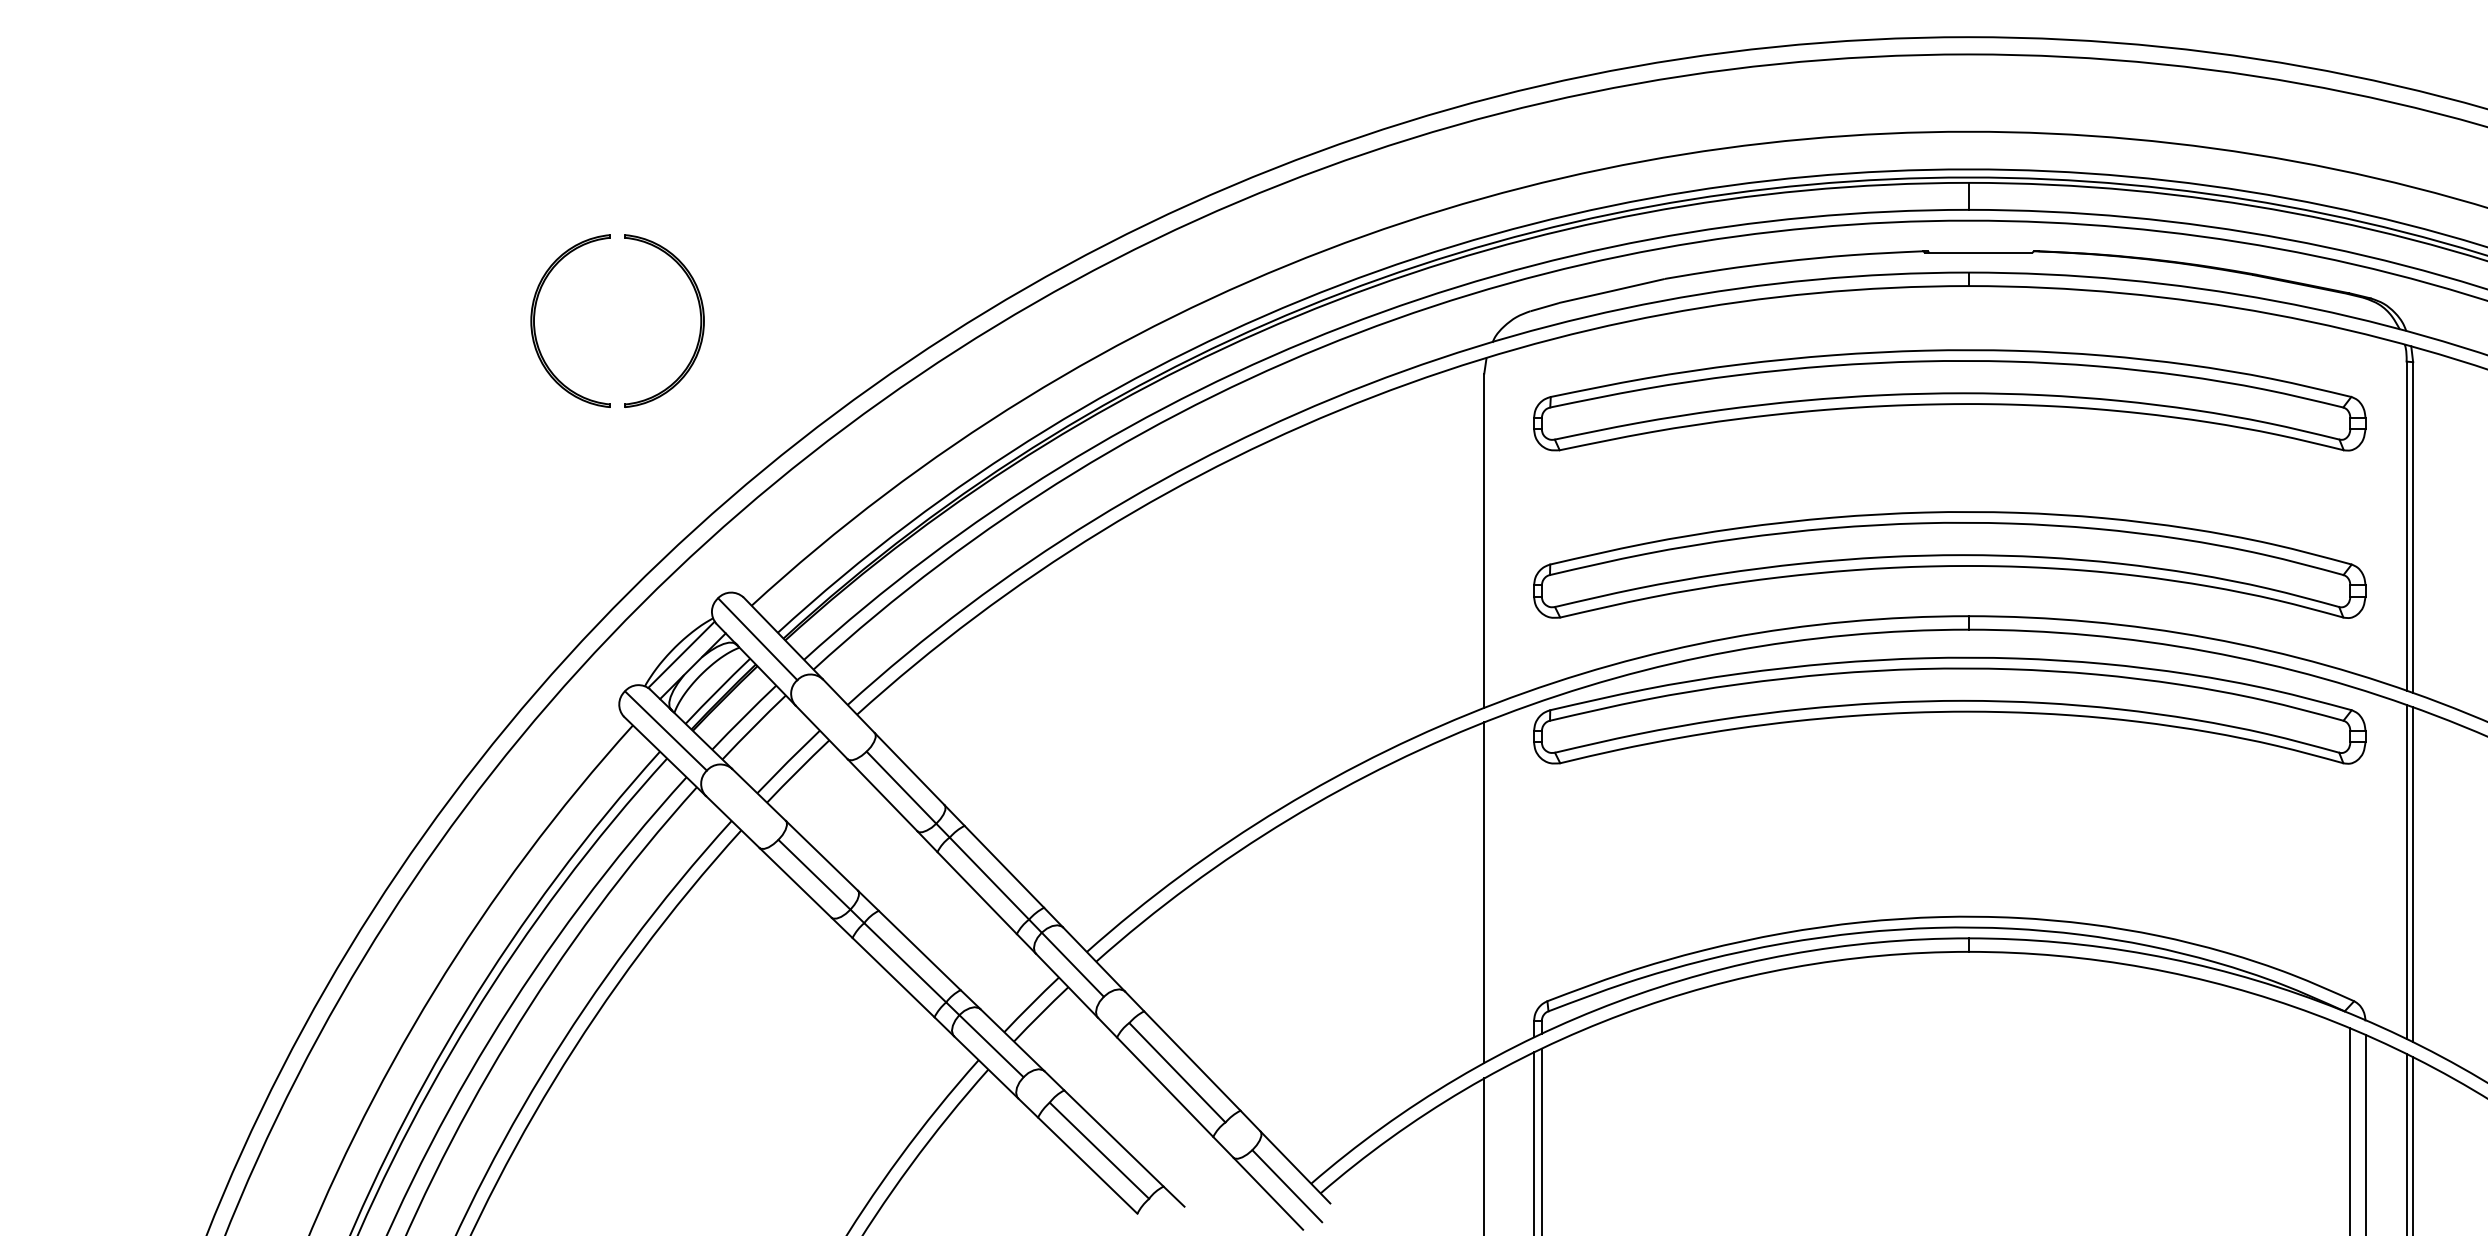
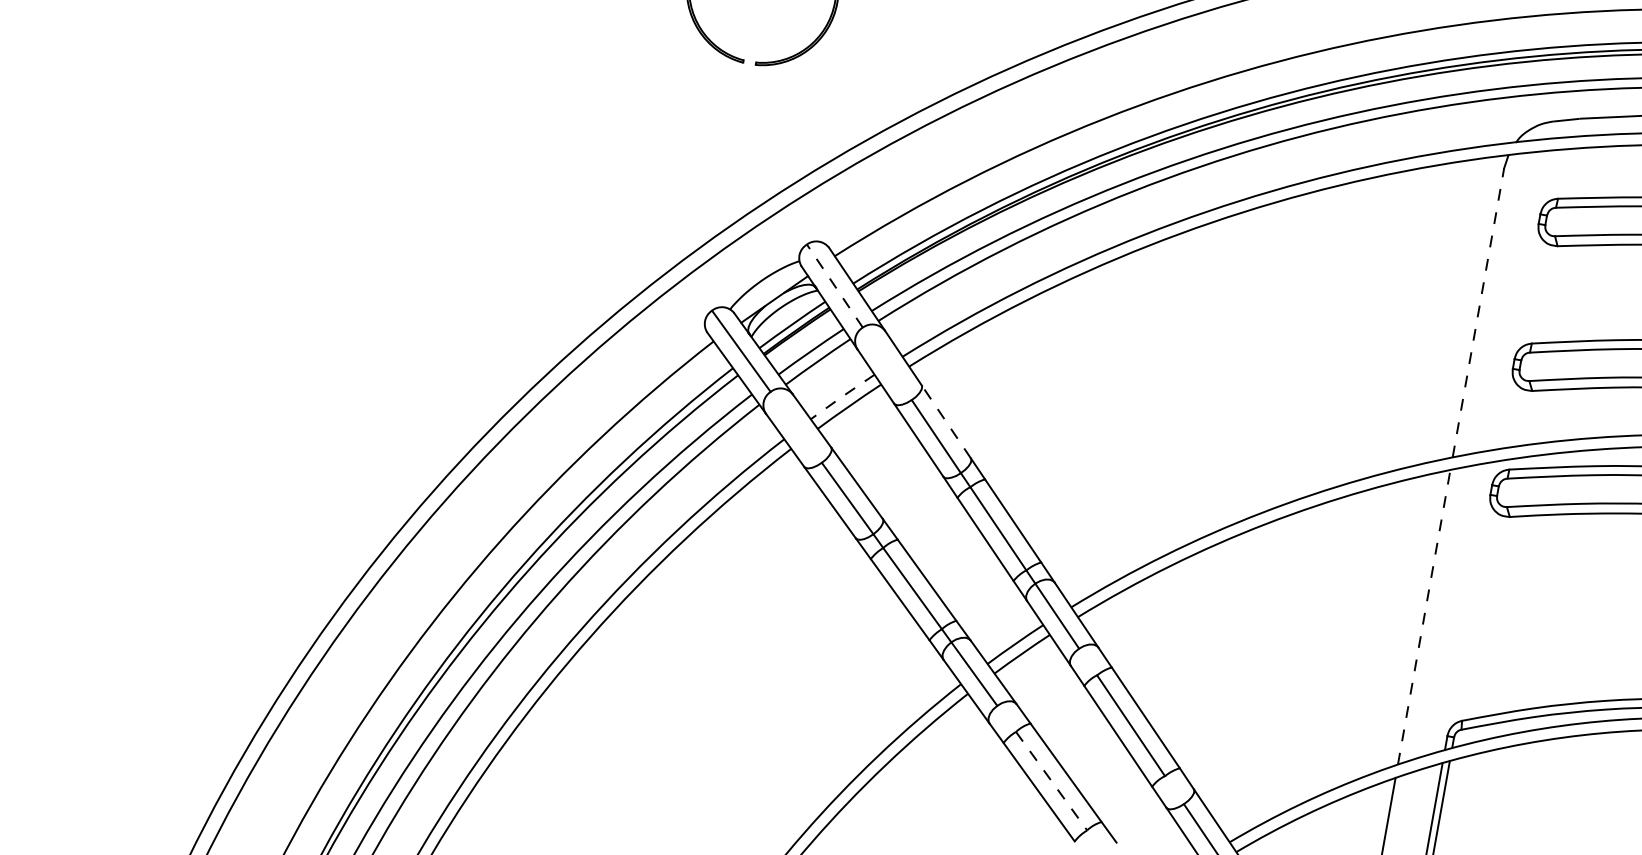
line: (1484, 540) -> (1478, 312), solid -> dashed
line: (757, 638) -> (834, 285), solid -> dashed
line: (681, 654) -> (766, 287), removed
line: (788, 761) -> (842, 396), solid -> dashed
line: (909, 768) -> (946, 421), solid -> dashed
line: (1484, 892) -> (1424, 617), solid -> dashed
line: (1099, 1151) -> (1051, 781), solid -> dashed

